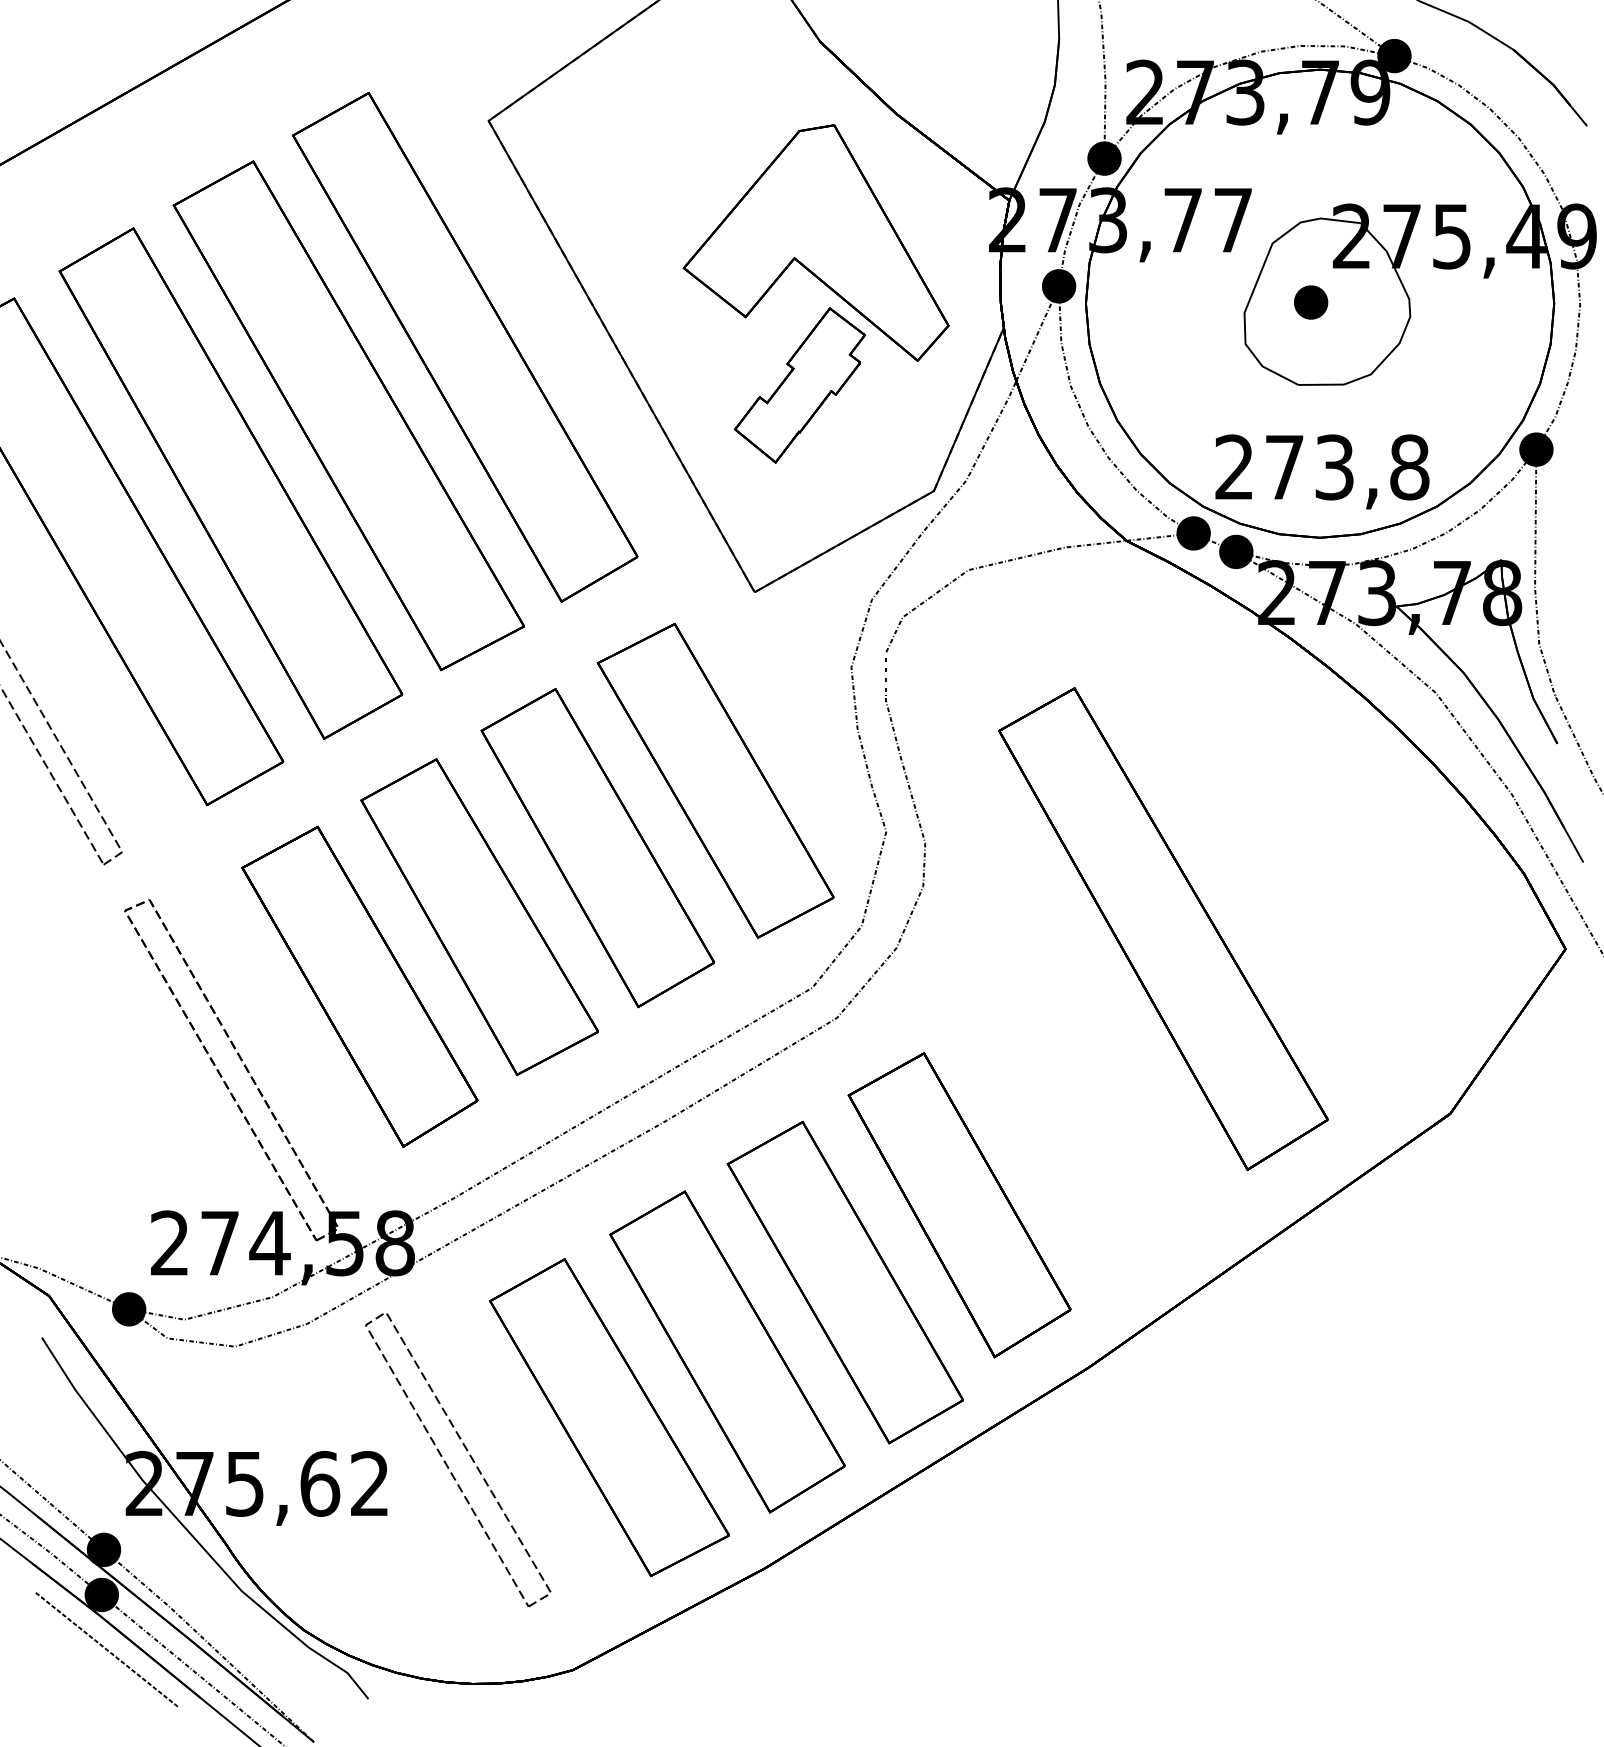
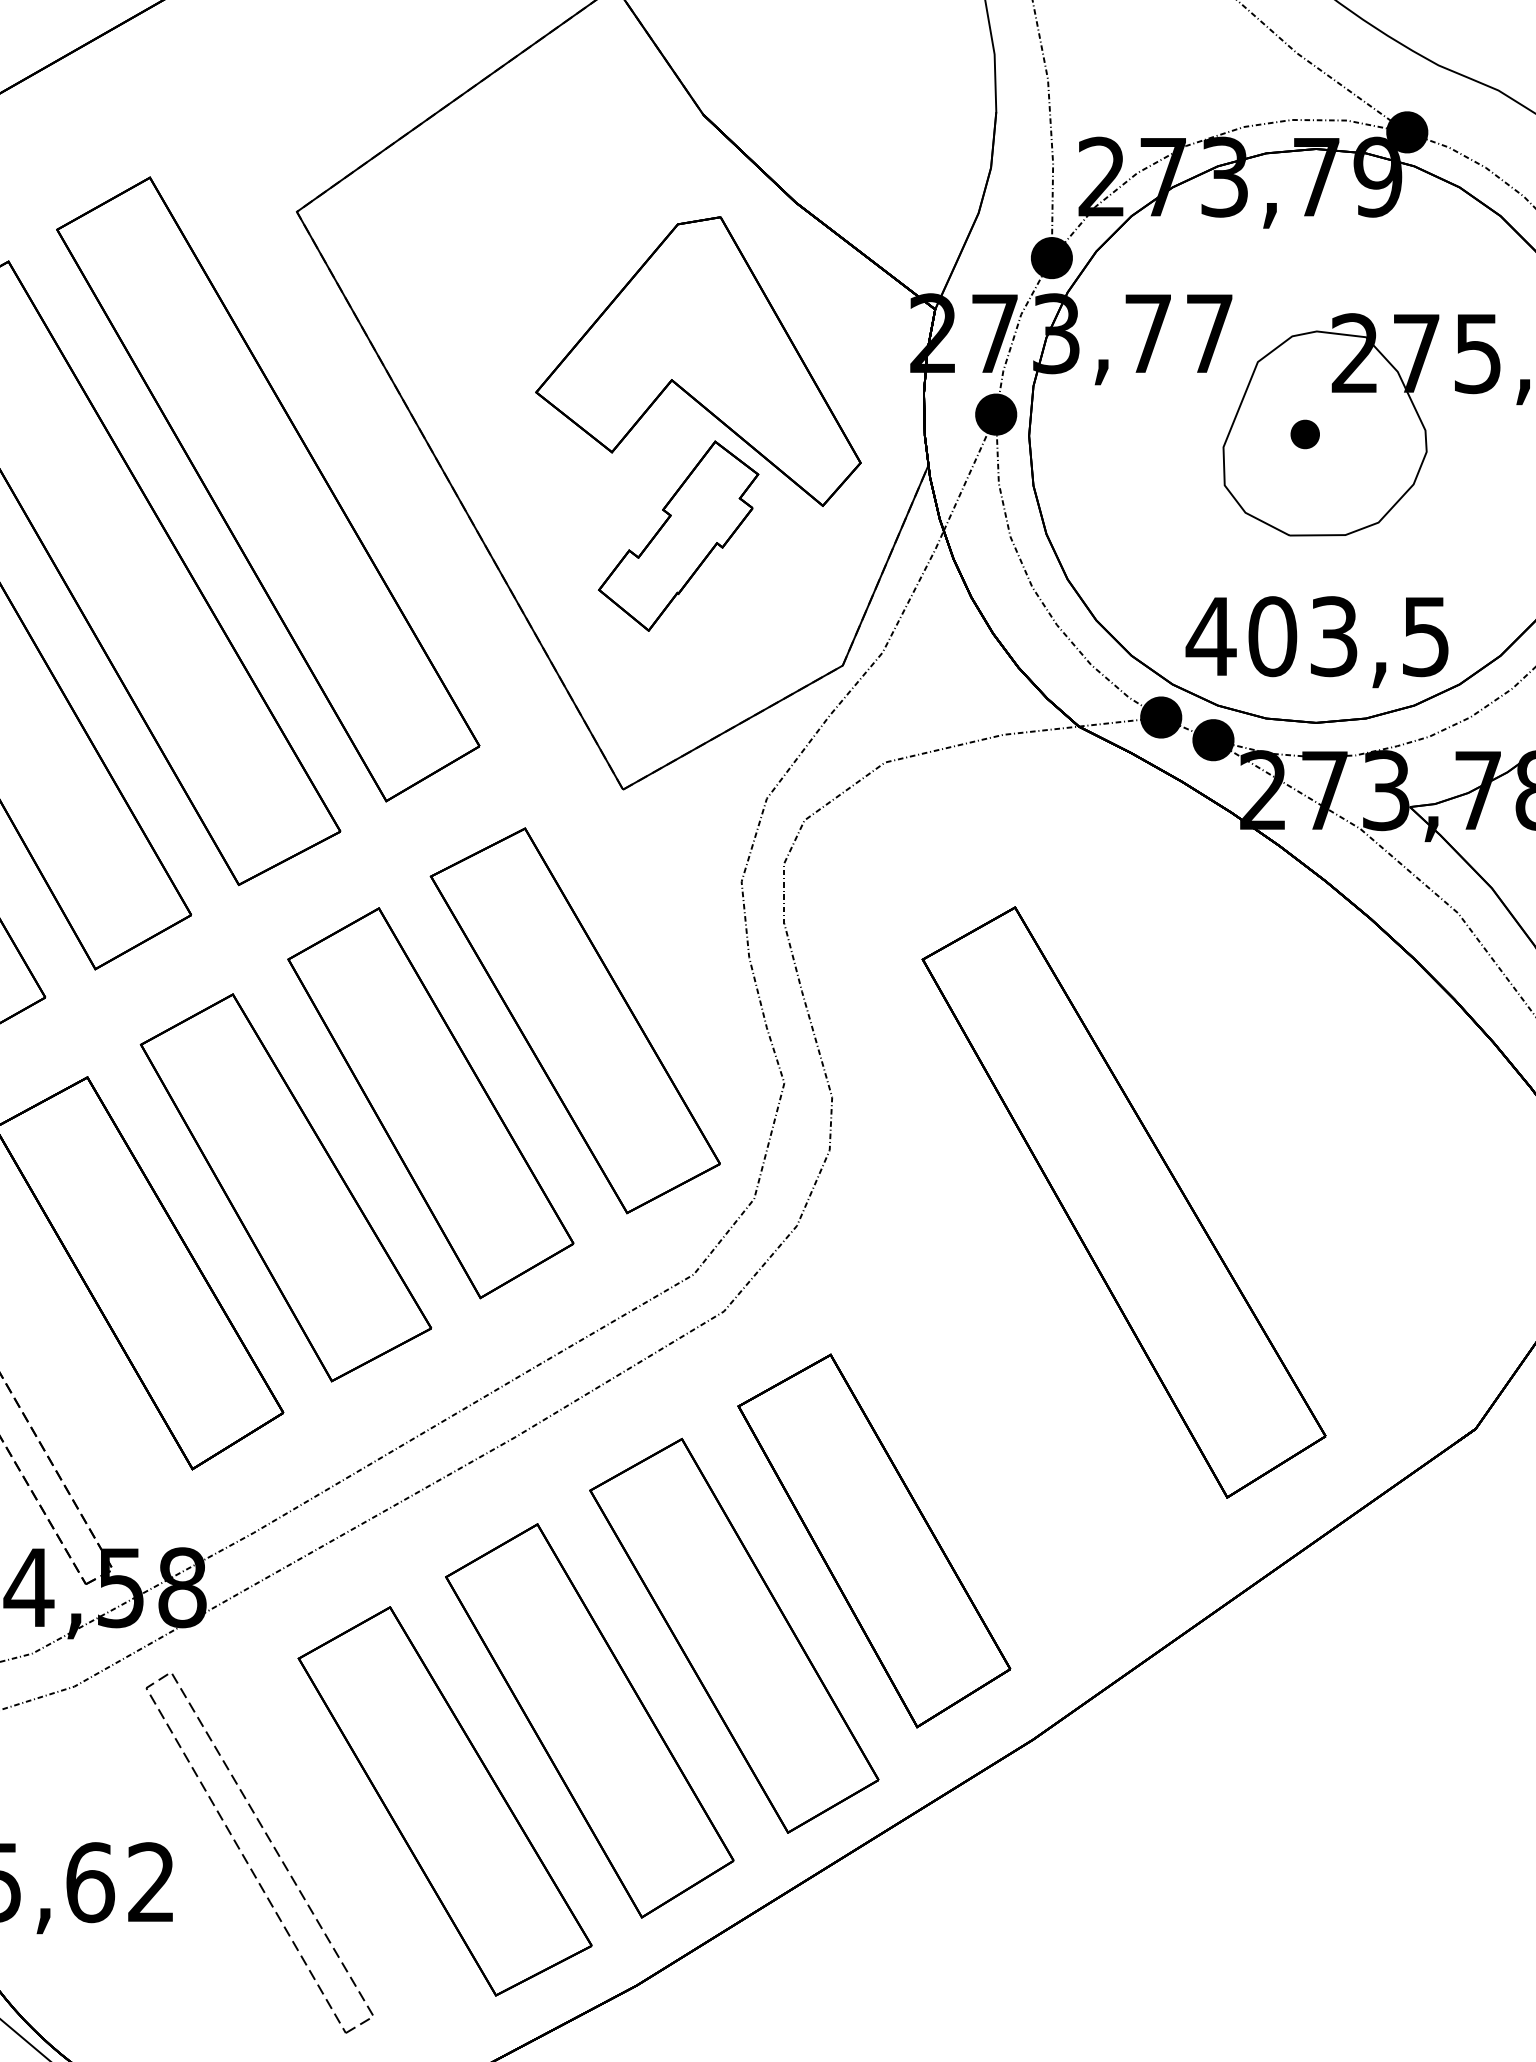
part: (1311, 302) -> (1305, 434), size x0.7
text: (1321, 467) -> (1317, 636), 273,8 -> 403,5

